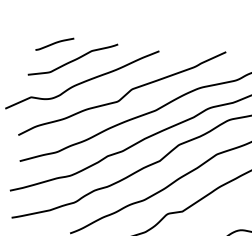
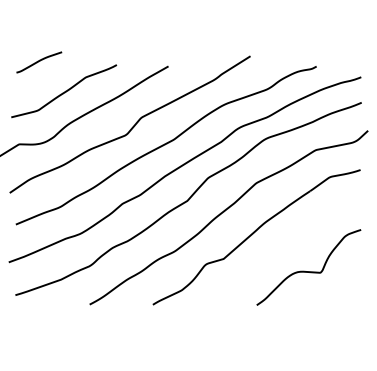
curve: (55, 43) -> (39, 61), moved

